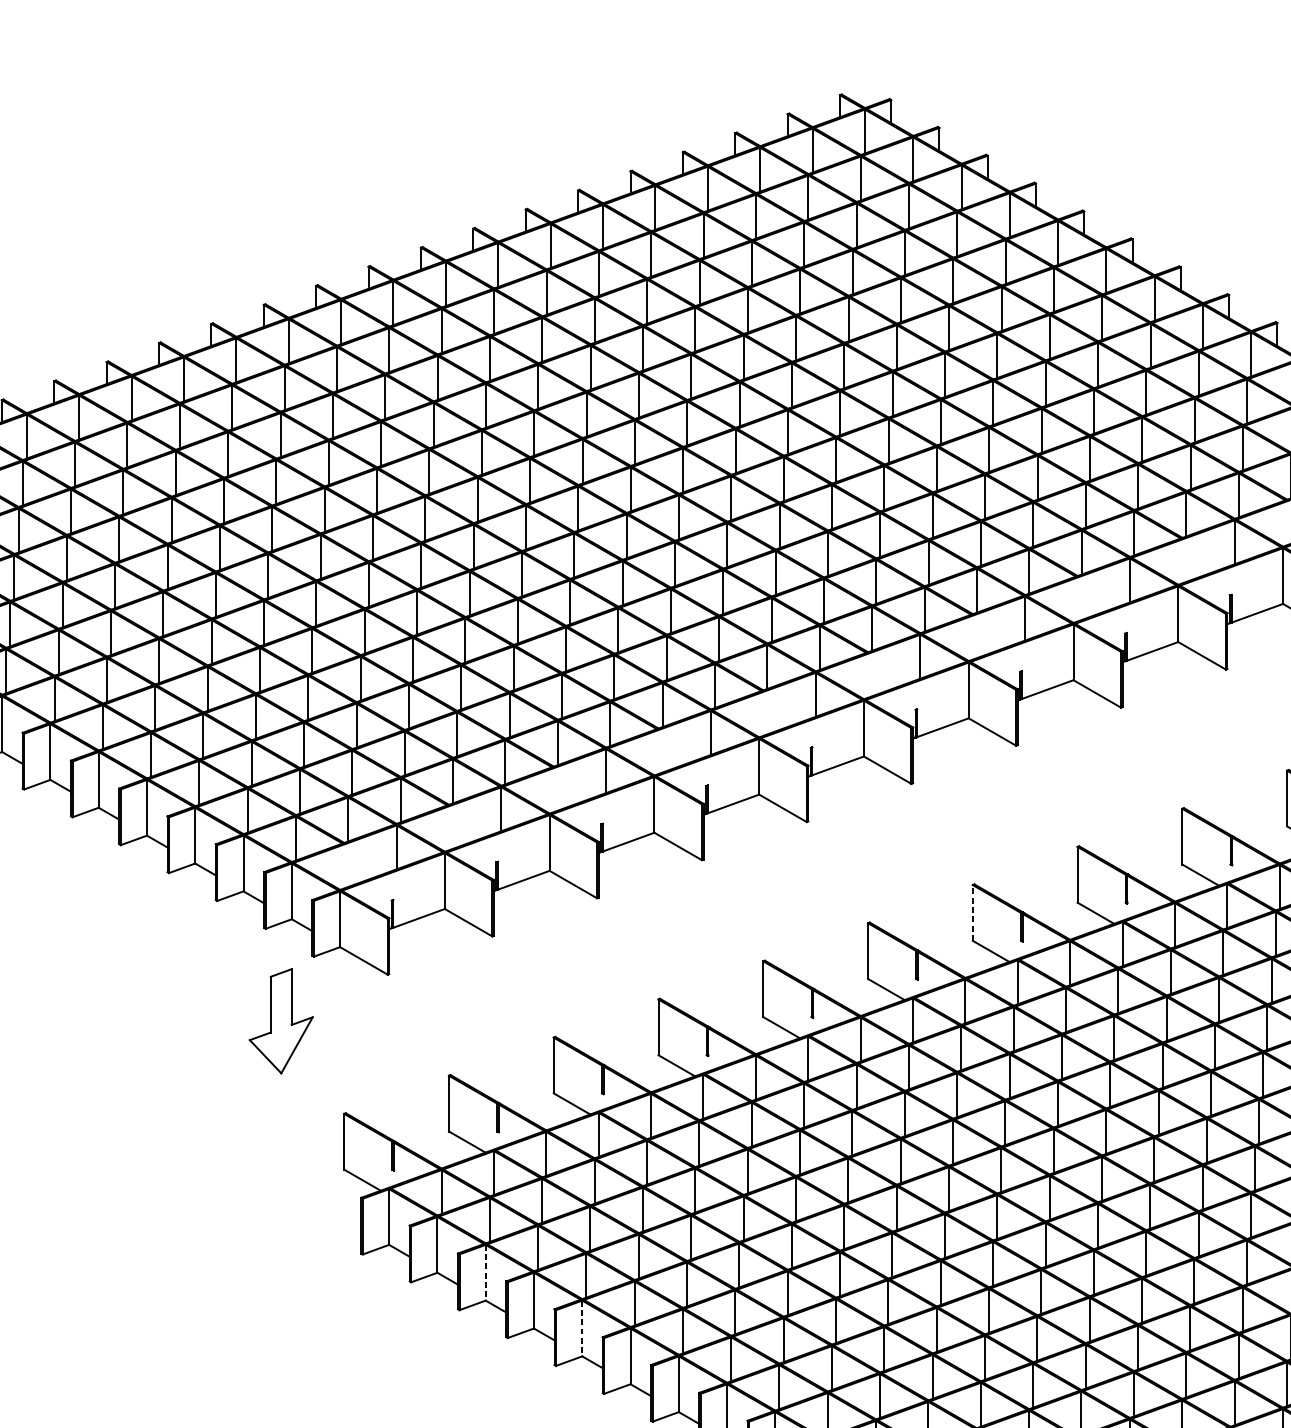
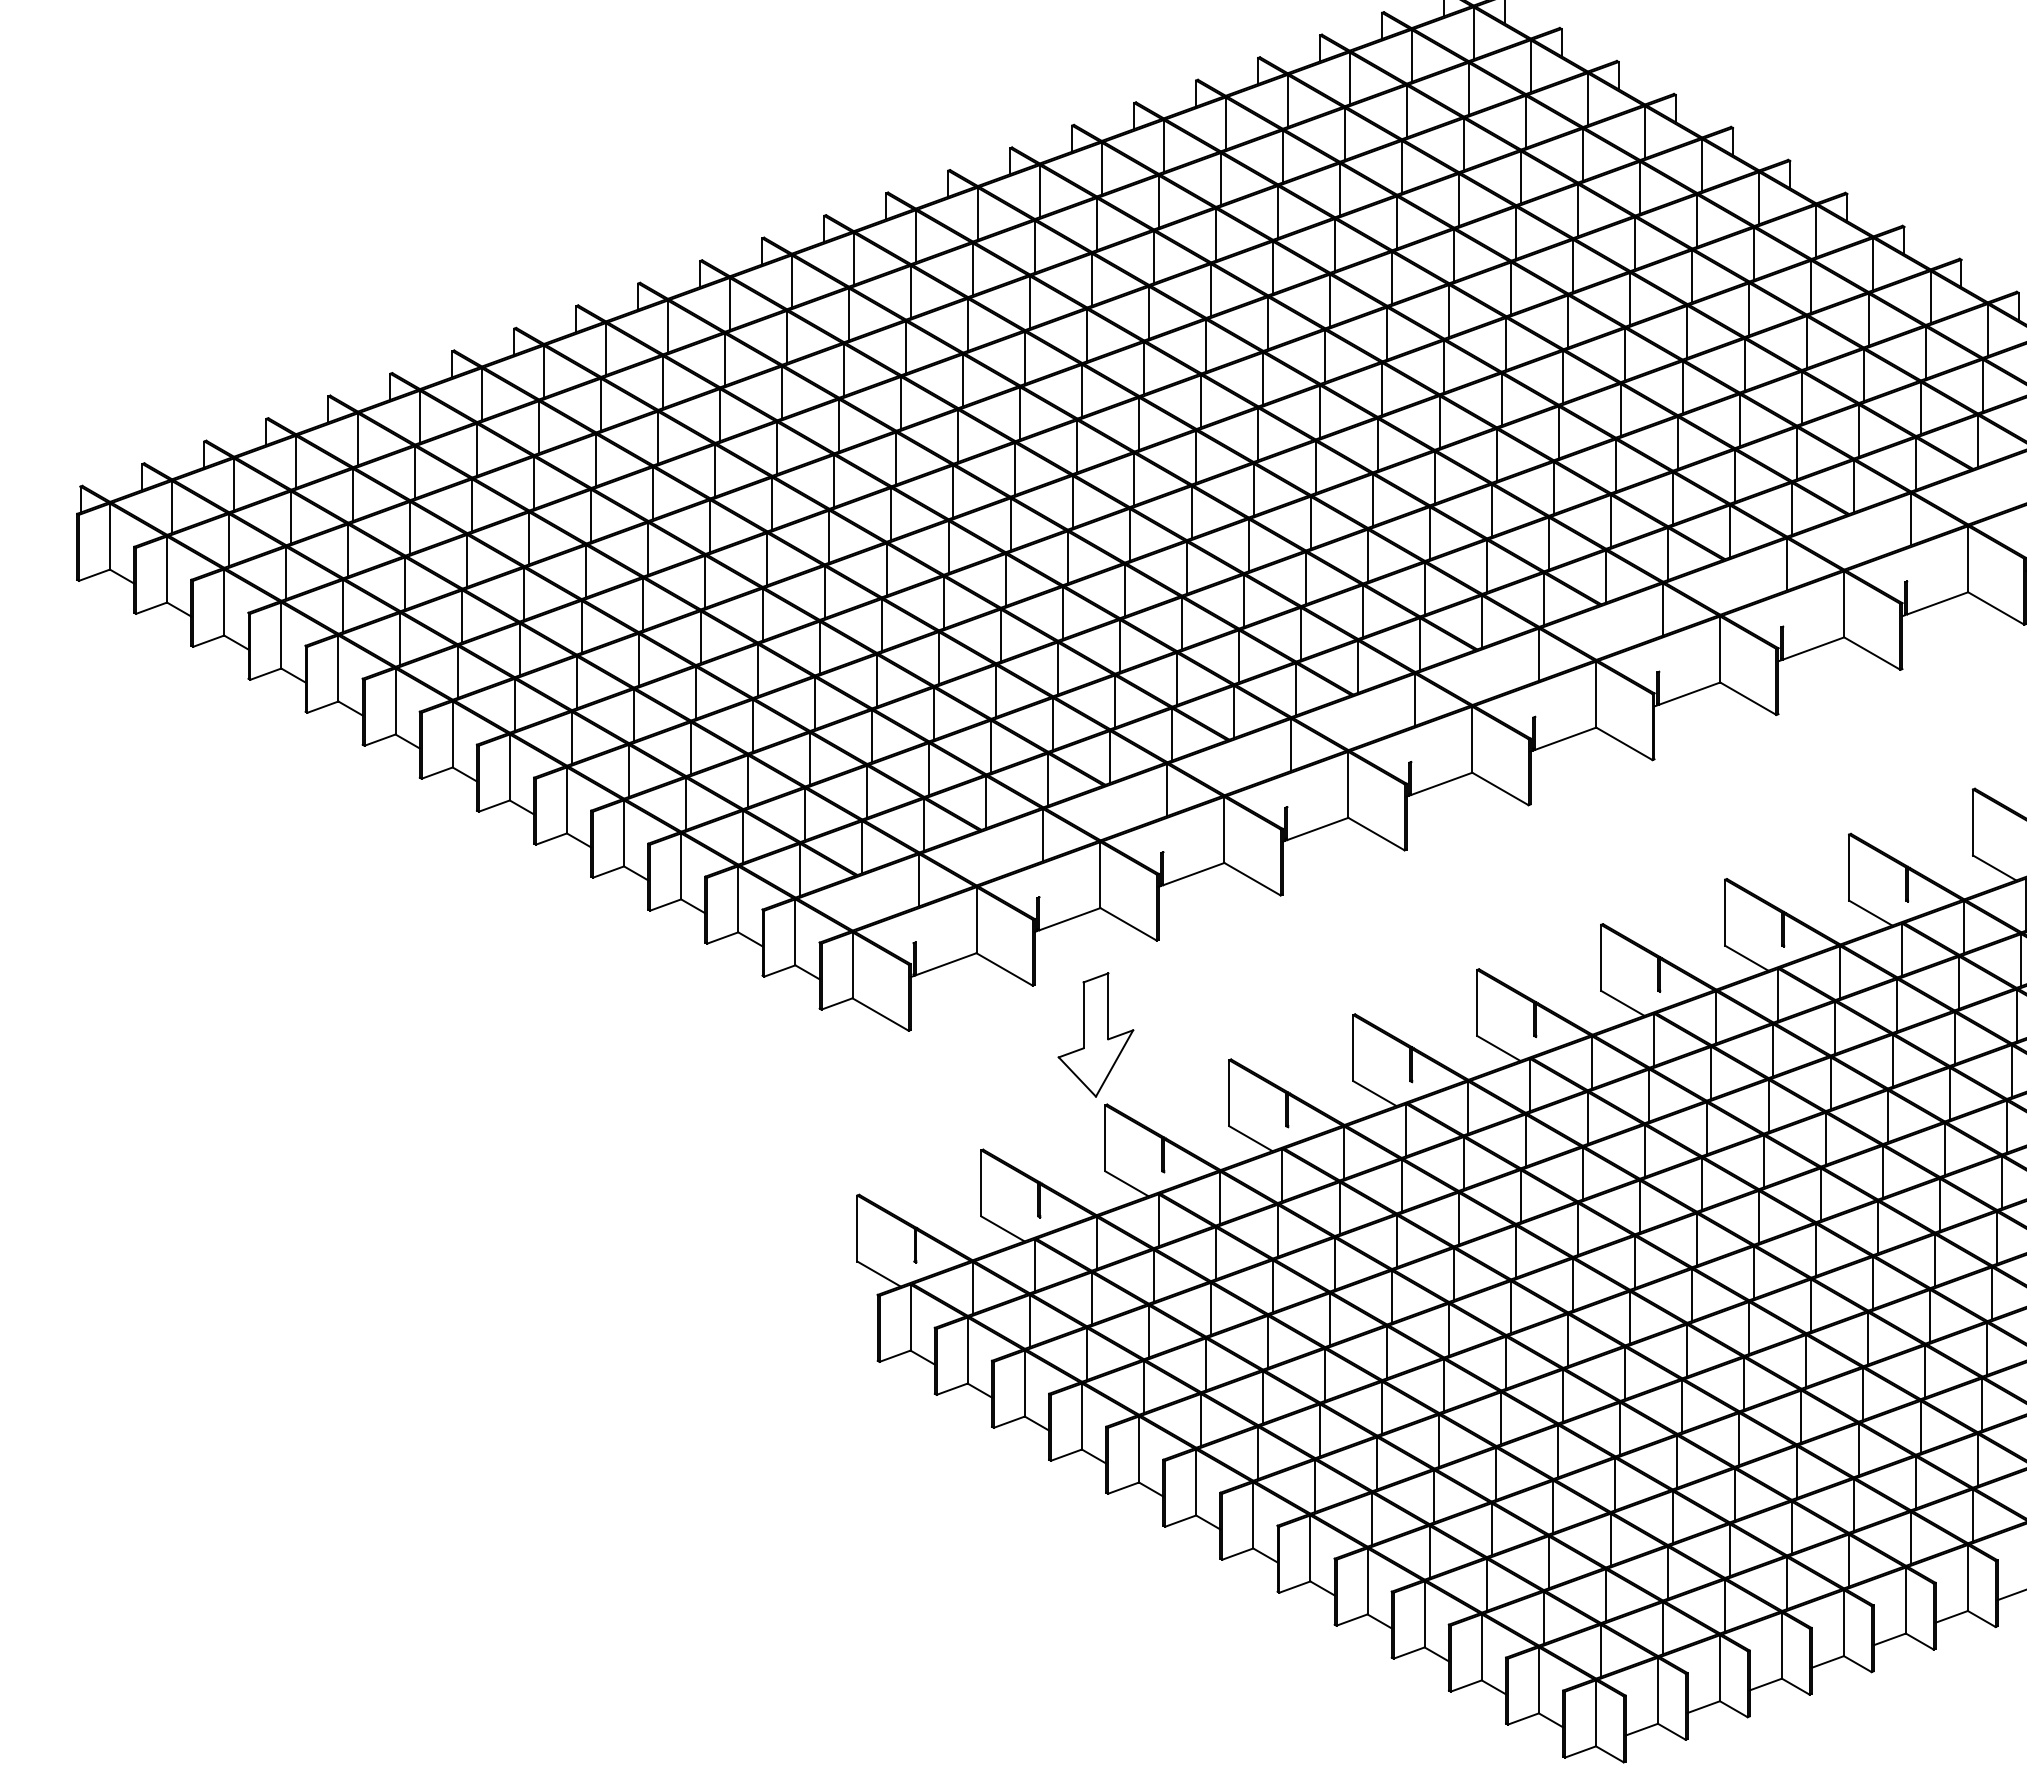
line: (973, 912) -> (1601, 957), dashed -> solid
part: (280, 1020) -> (1095, 1034), moved
line: (485, 1272) -> (1024, 1383), dashed -> solid
line: (582, 1328) -> (1139, 1449), dashed -> solid

